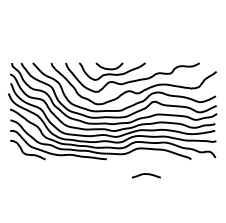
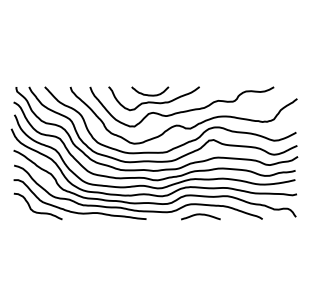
curve: (146, 174) -> (200, 215), moved

